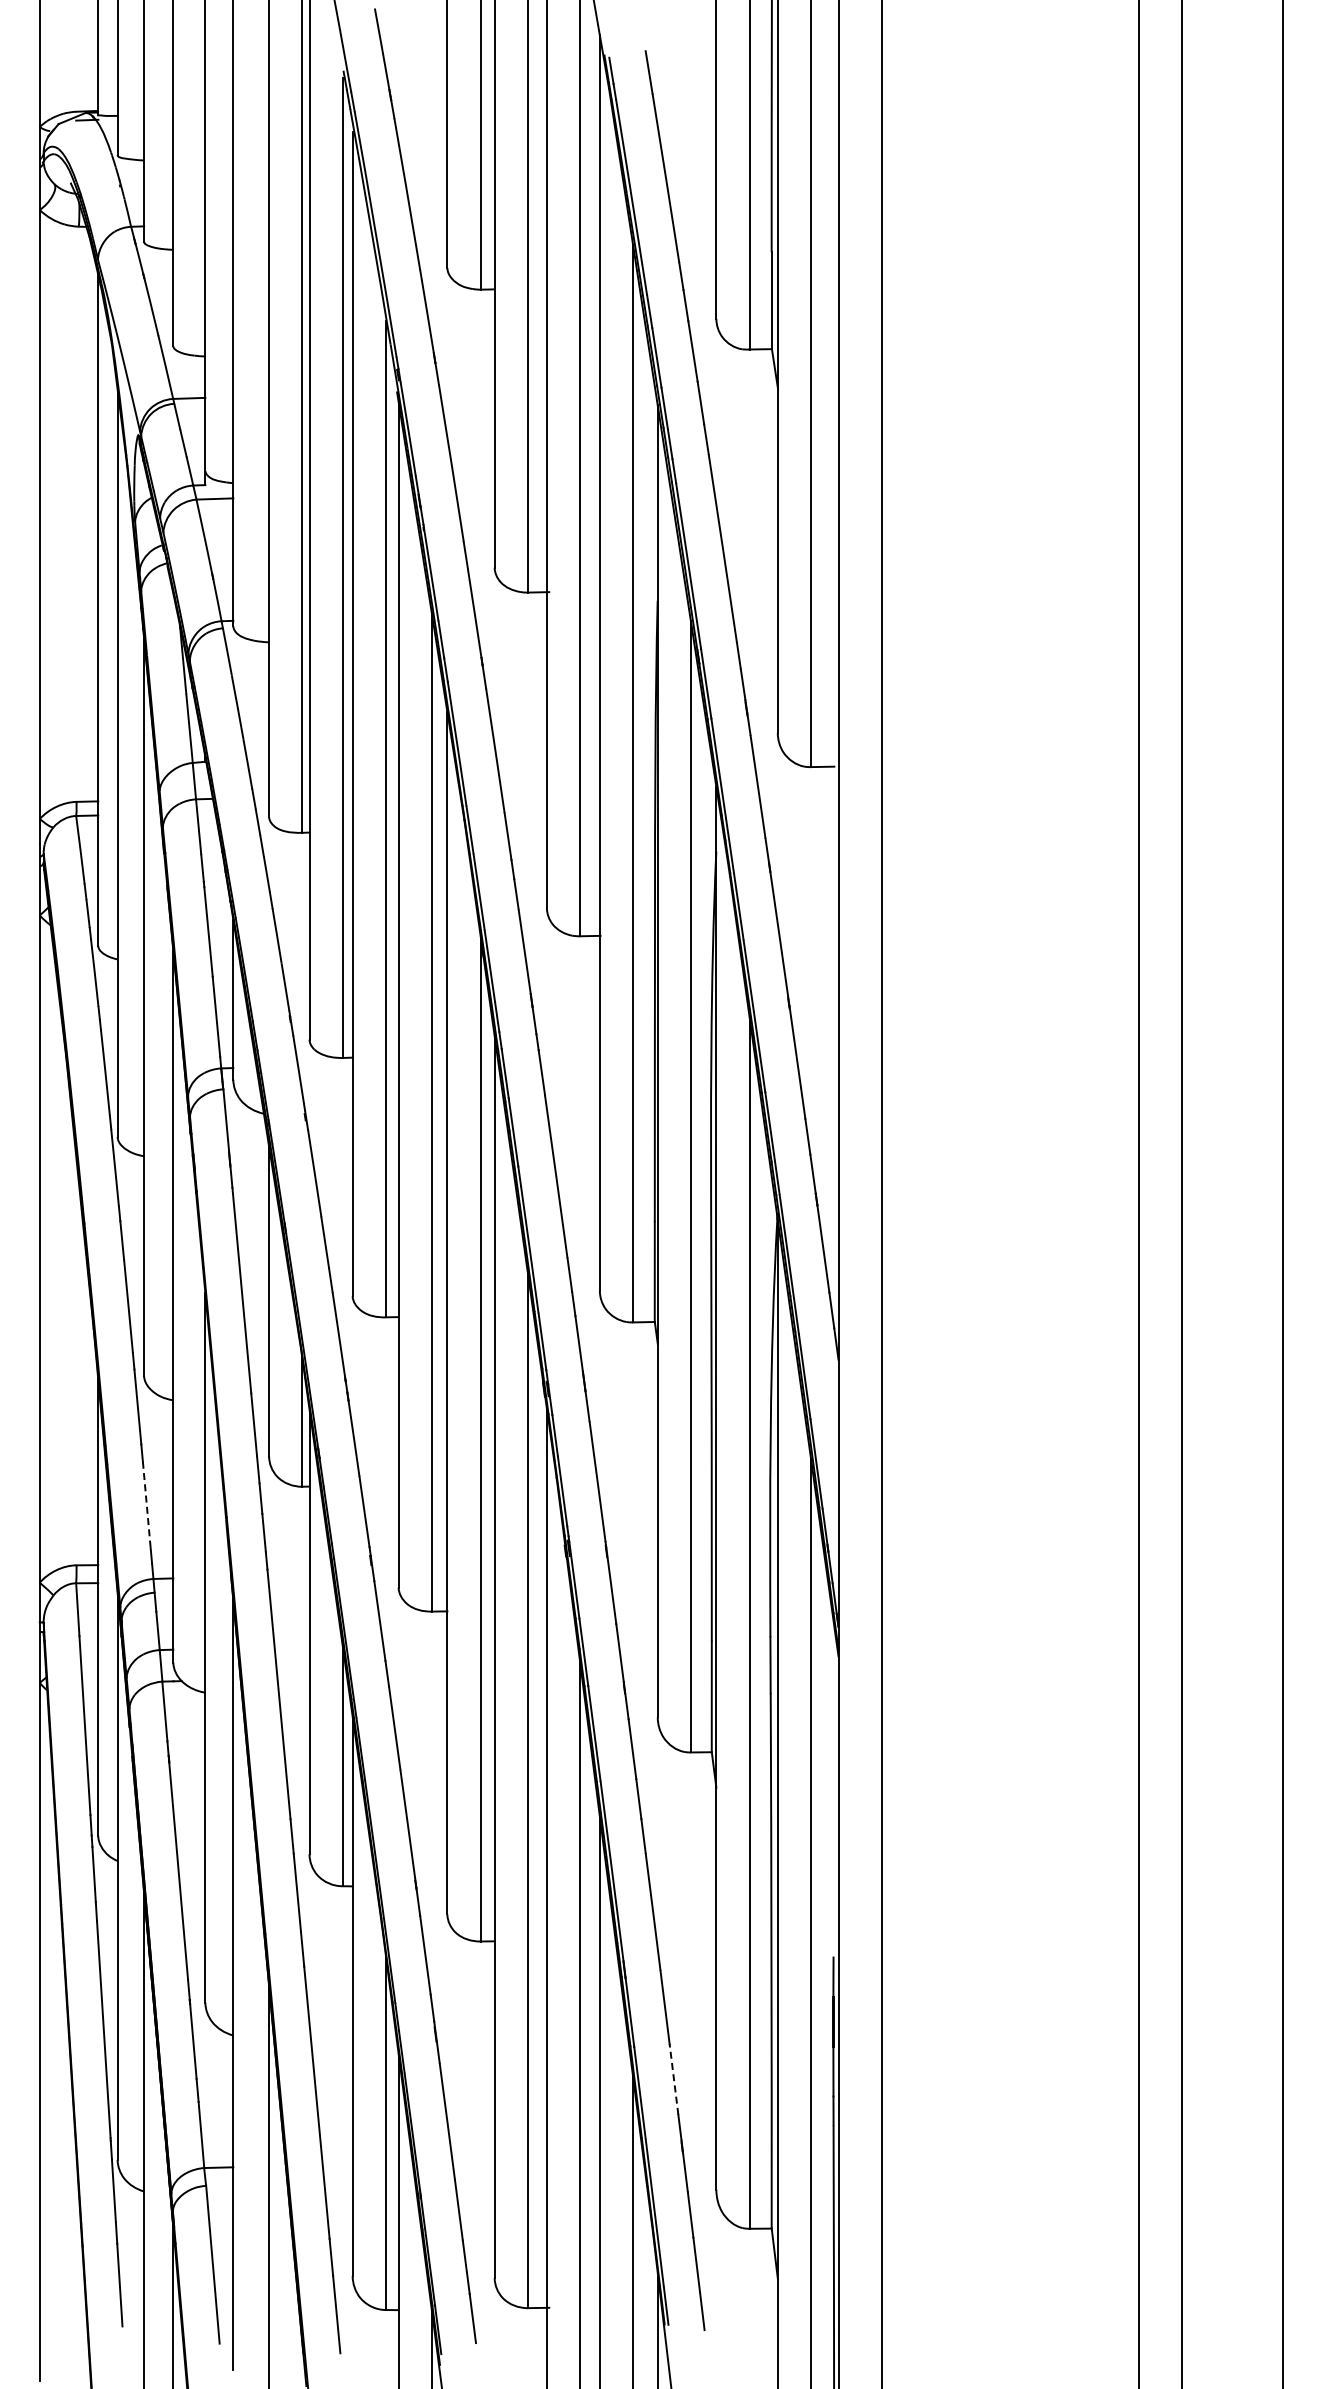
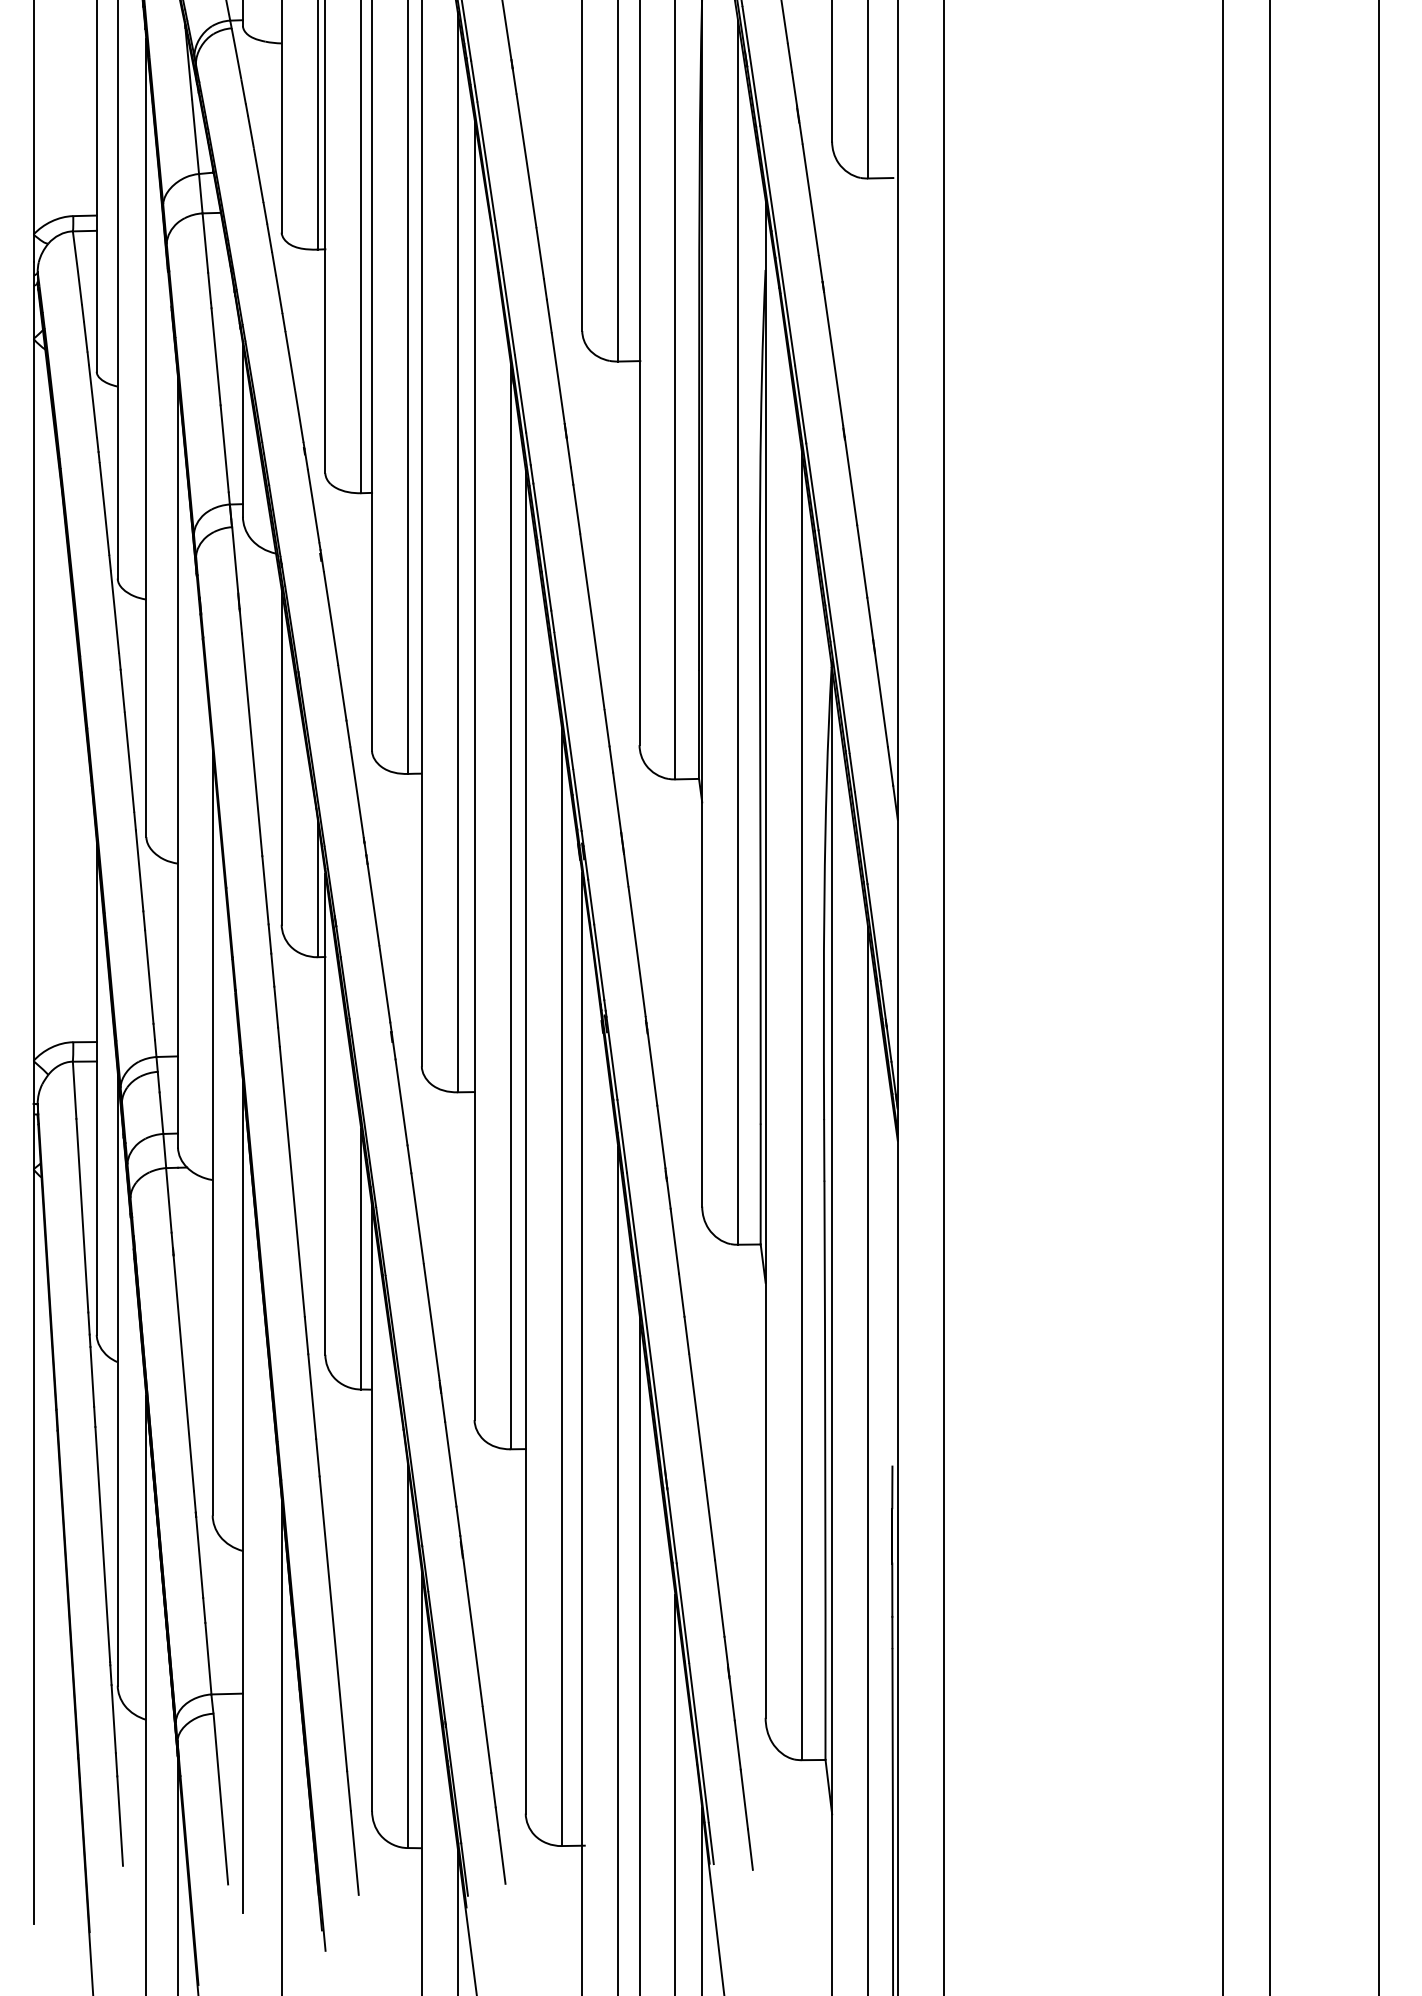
line: (146, 1505) -> (148, 977), dashed -> solid
line: (674, 2079) -> (720, 1598), dashed -> solid

